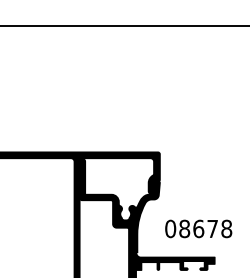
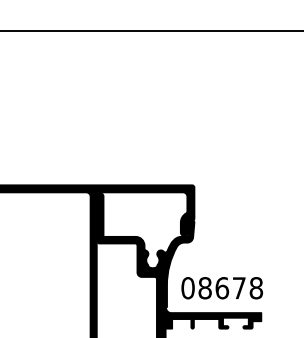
text: (198, 228) -> (221, 287), moved

